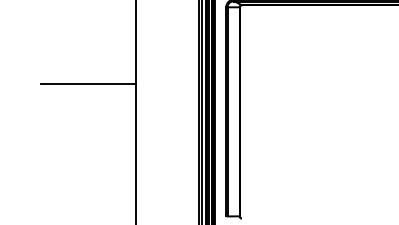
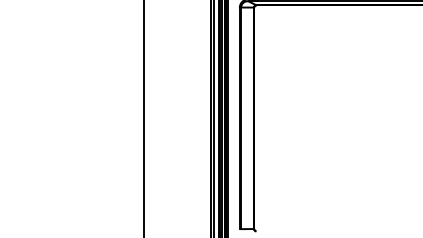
line: (88, 84) -> (93, 89), removed

